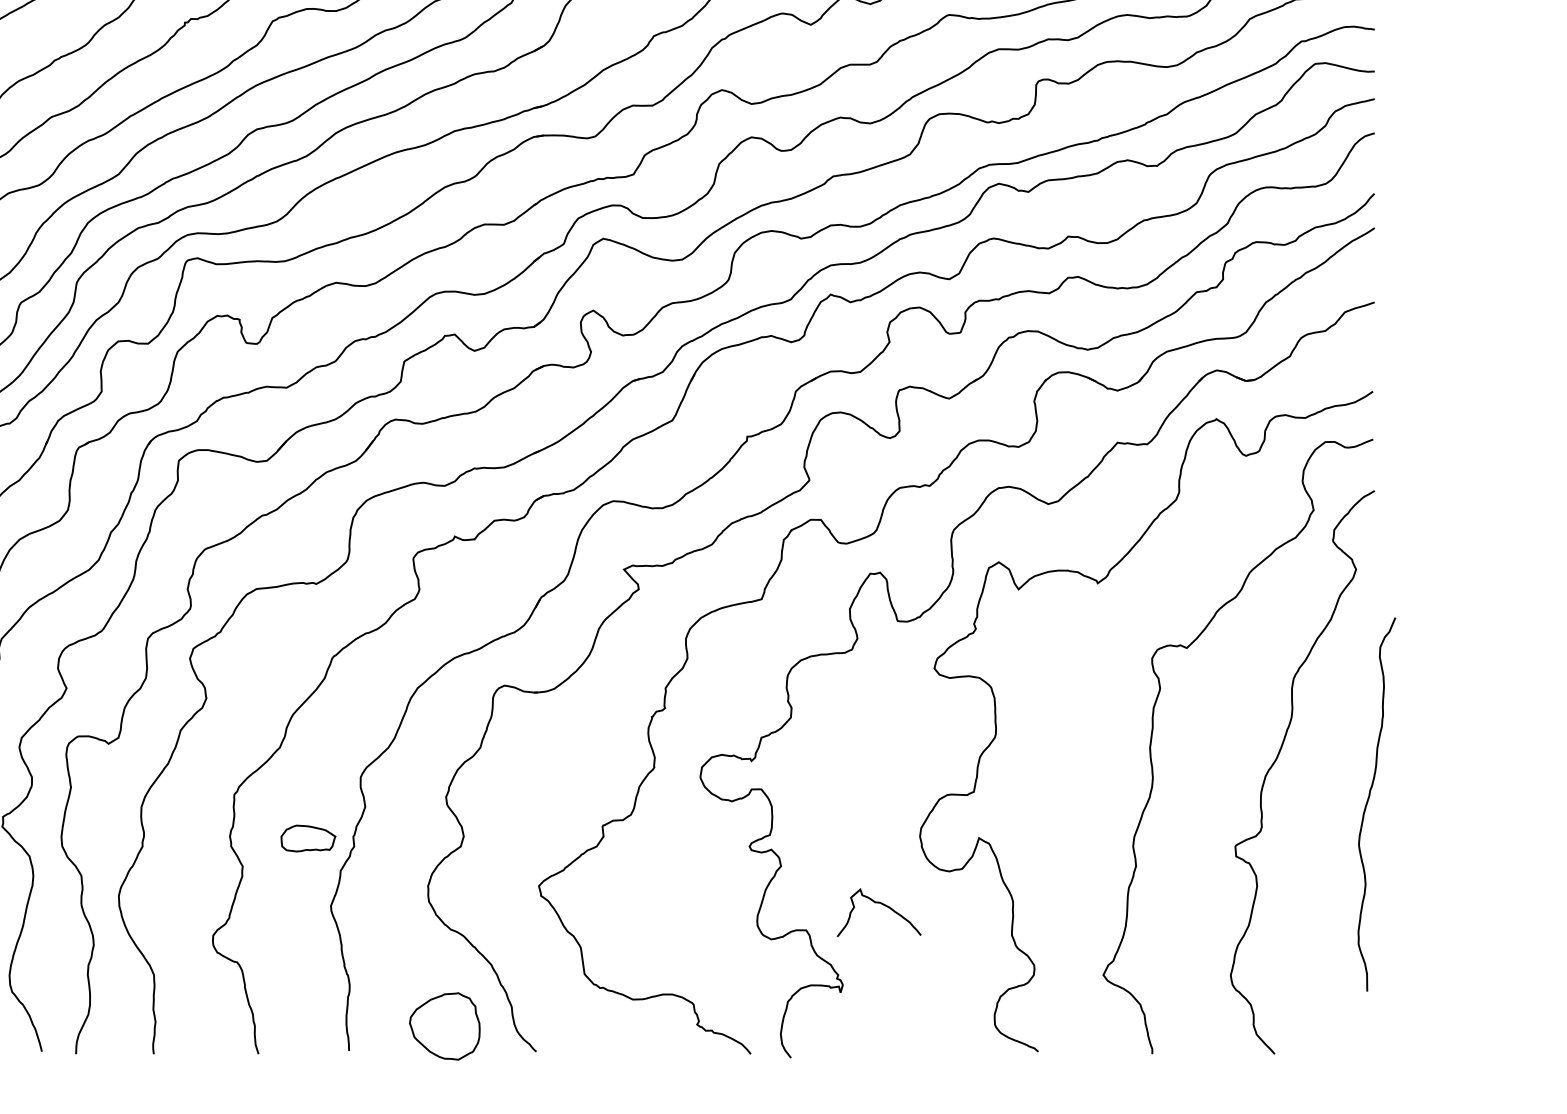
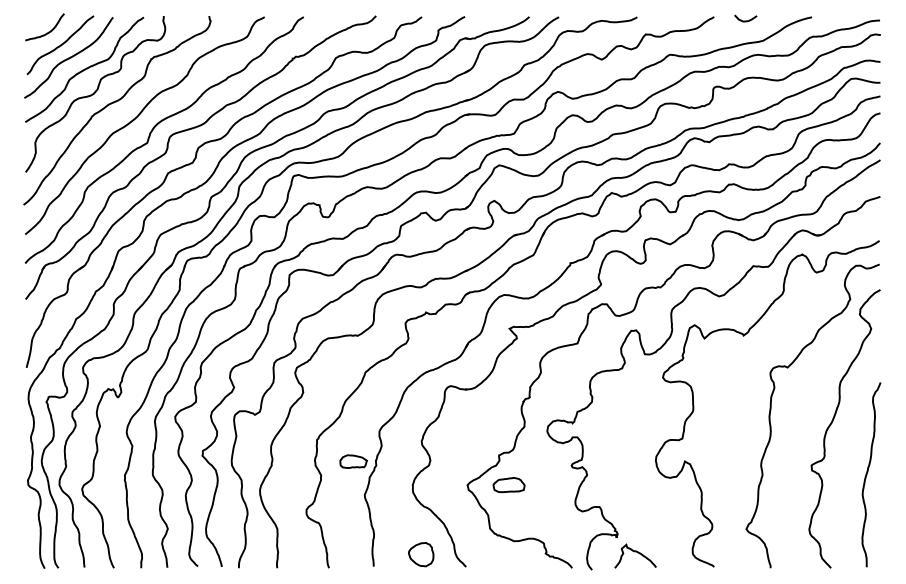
curve: (1370, 799) -> (868, 472), moved
part: (621, 886) -> (508, 485), added
curve: (882, 907) -> (637, 553), moved
part: (445, 1026) -> (421, 554), size x0.71

